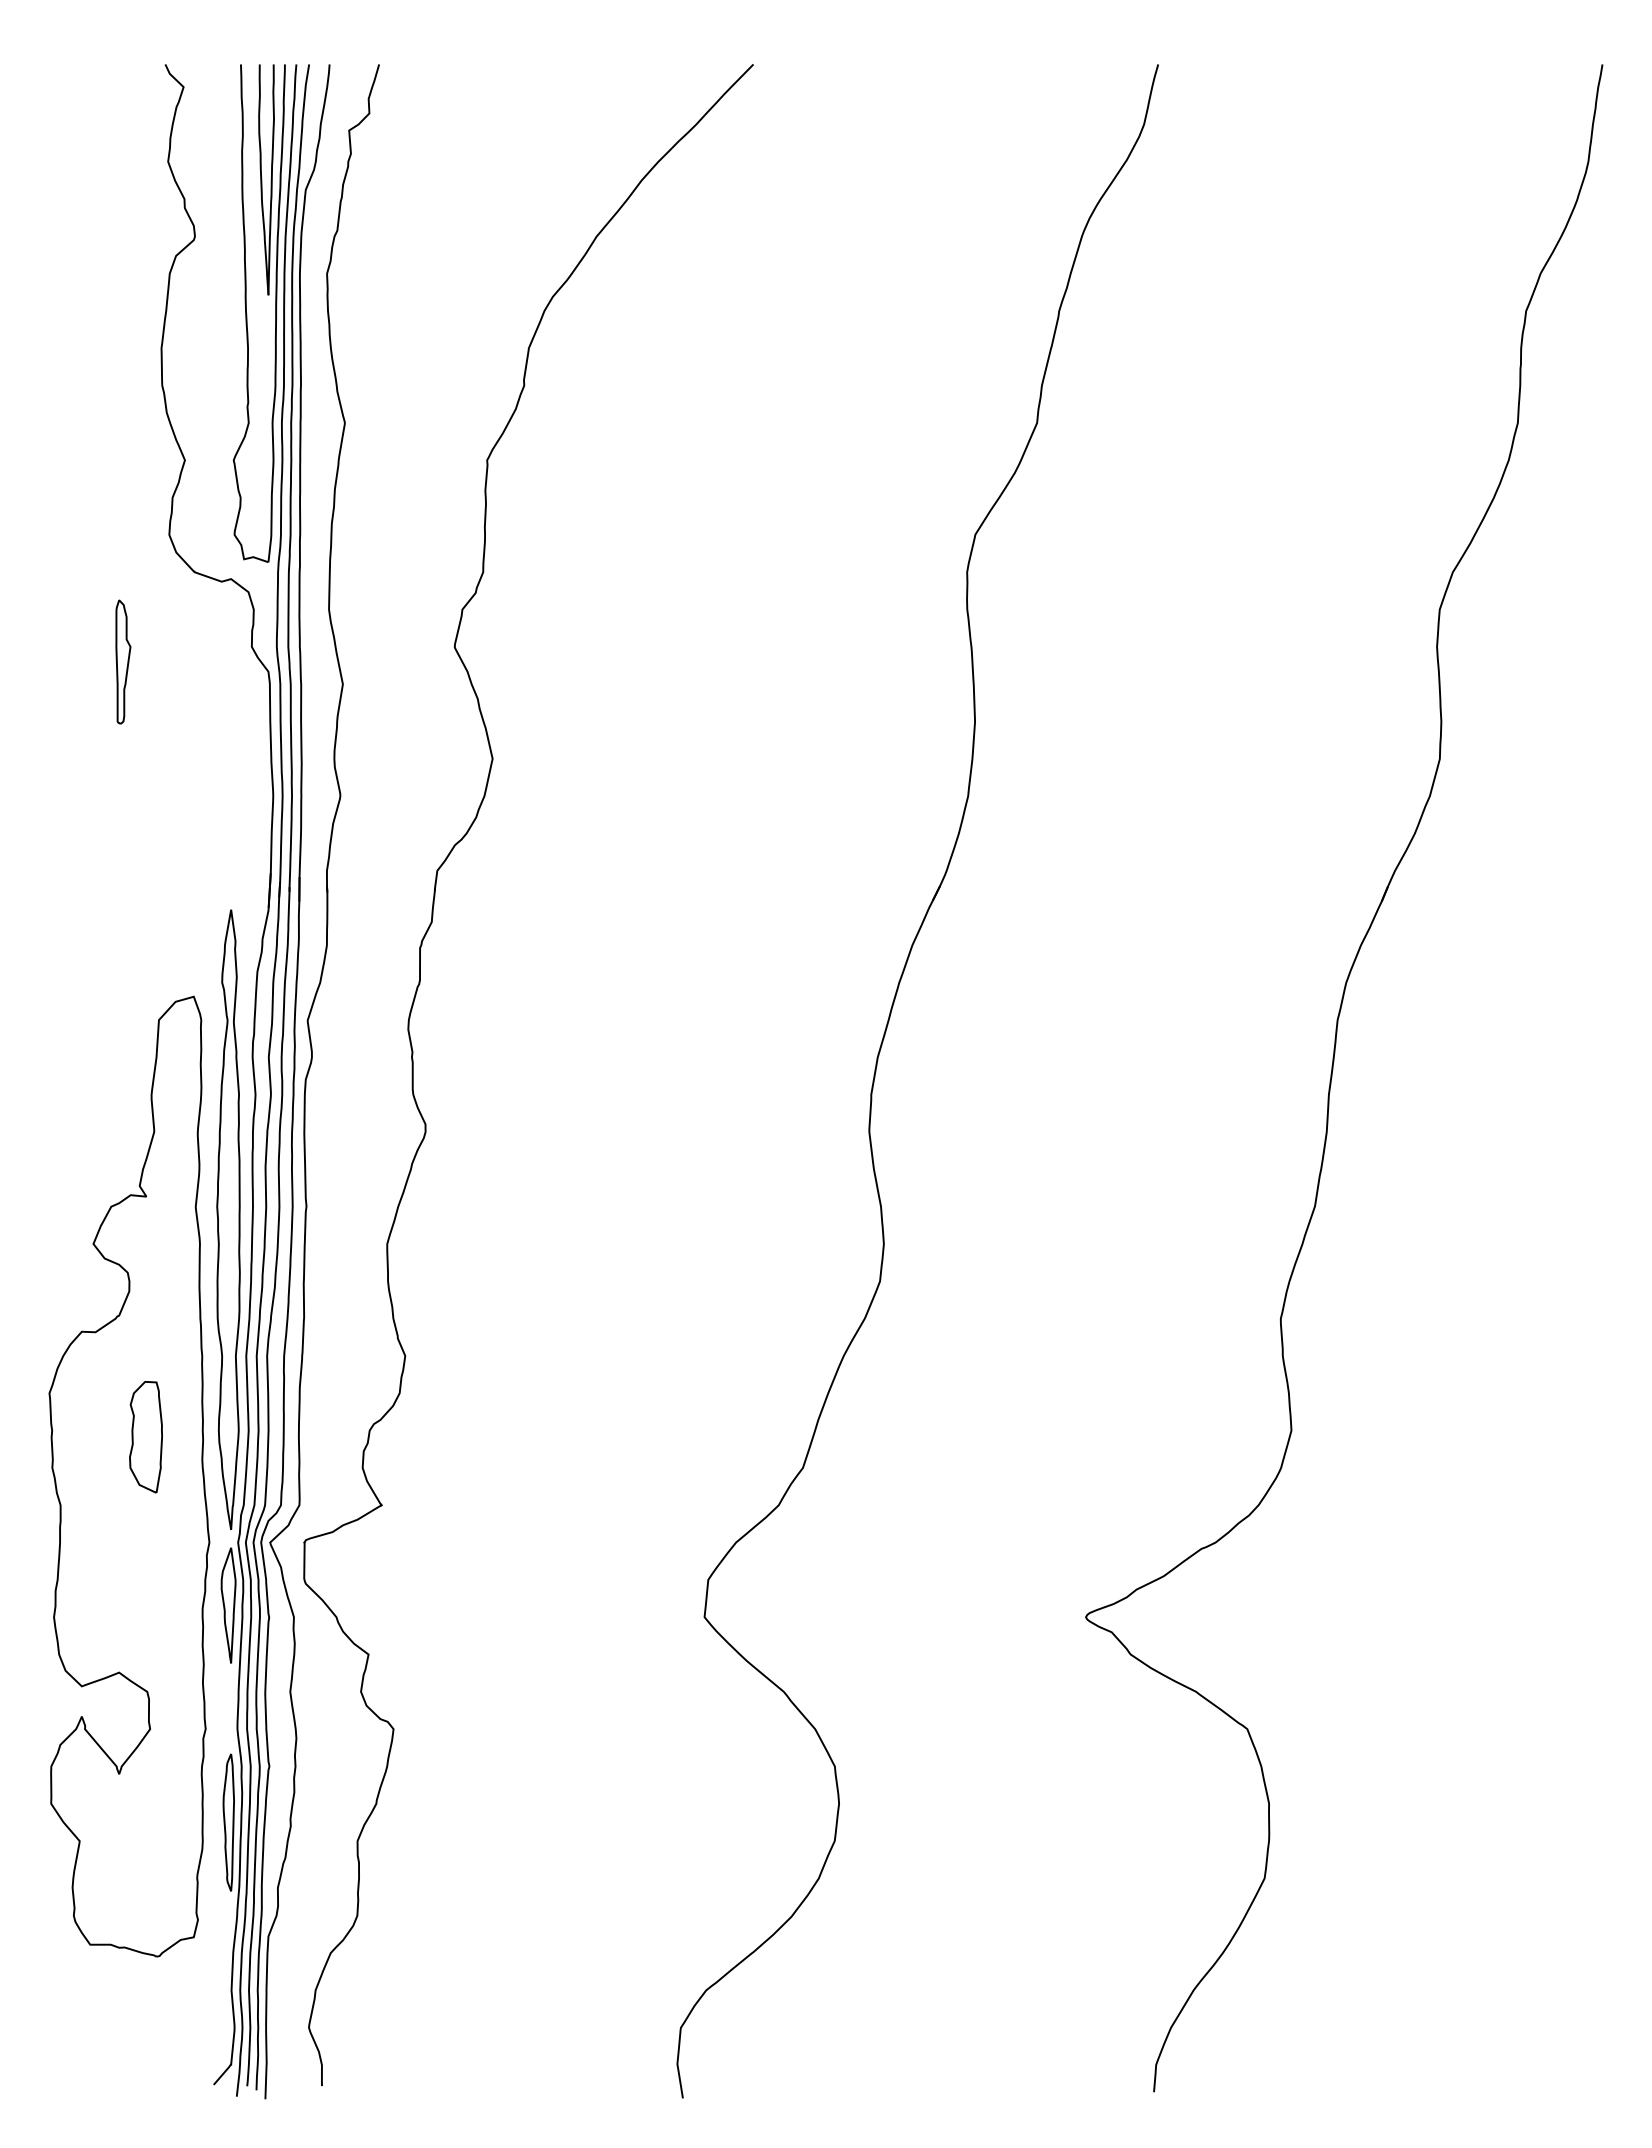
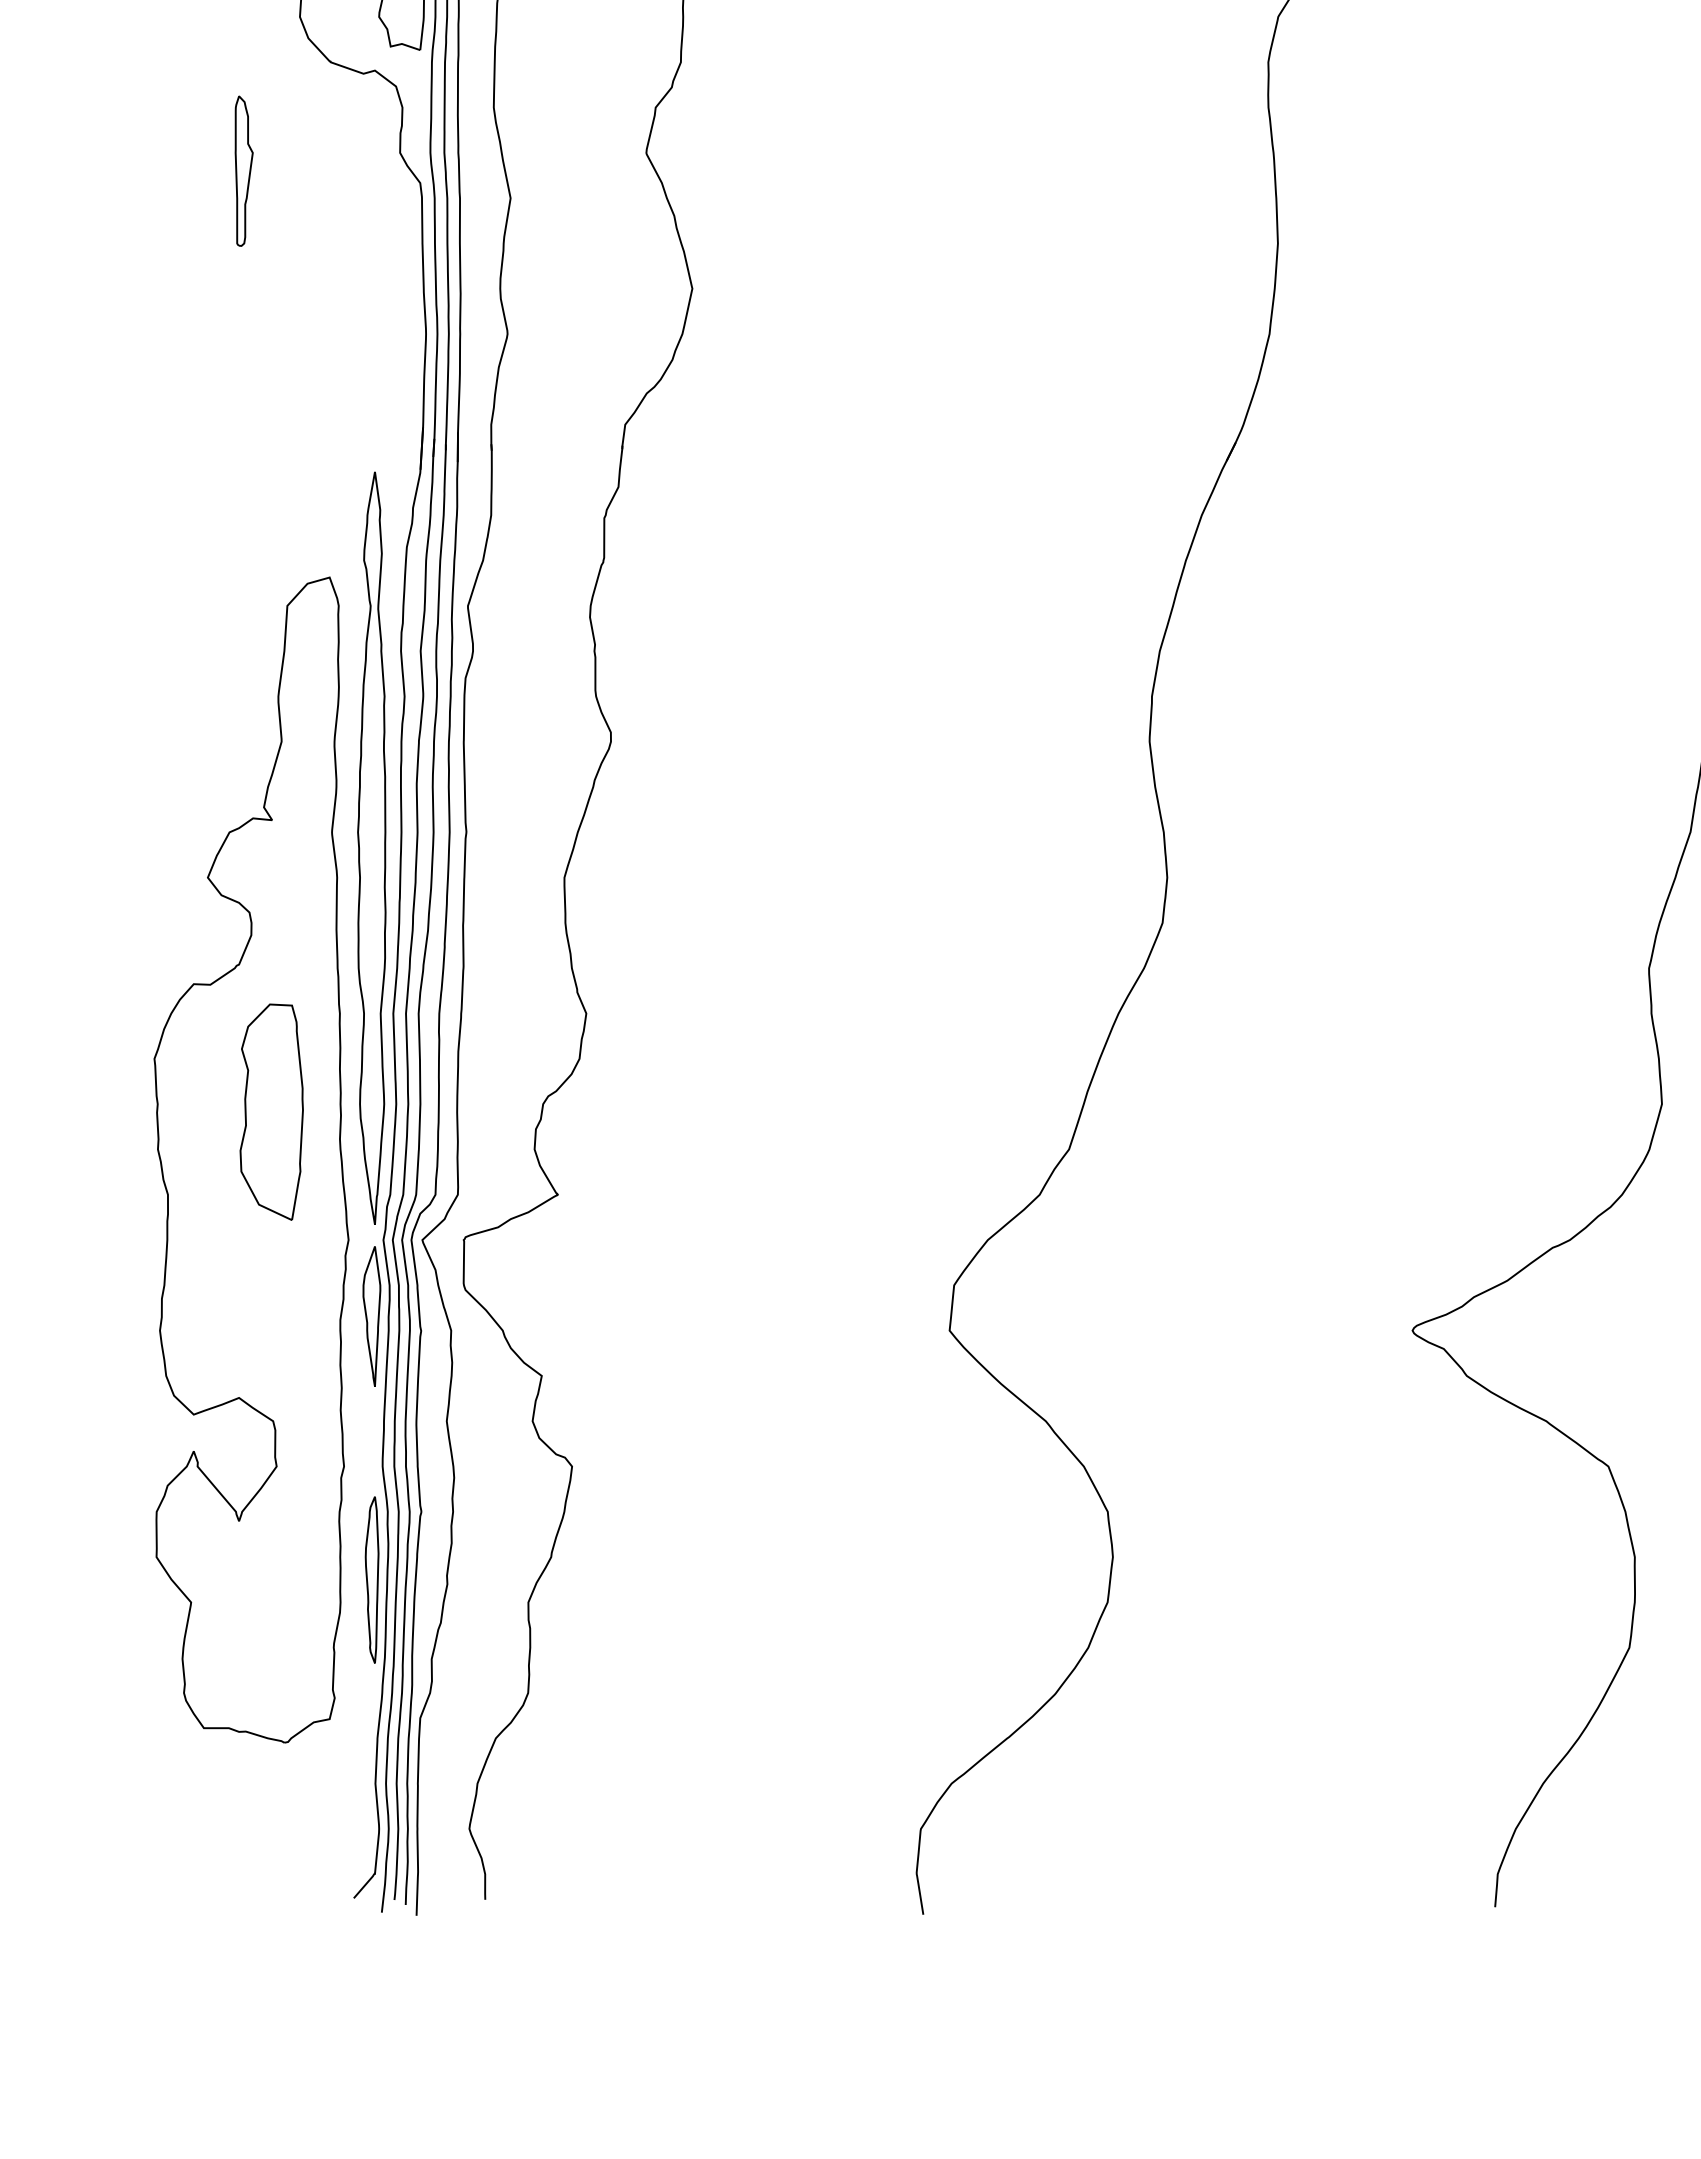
part: (145, 1437) -> (271, 1112), size x1.6

